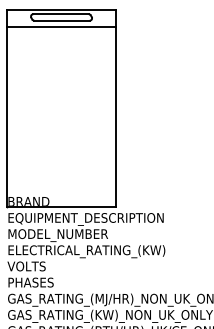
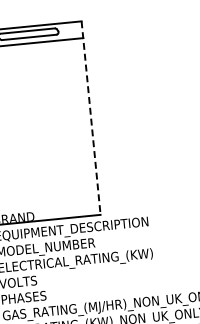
line: (116, 108) -> (91, 118), solid -> dashed

